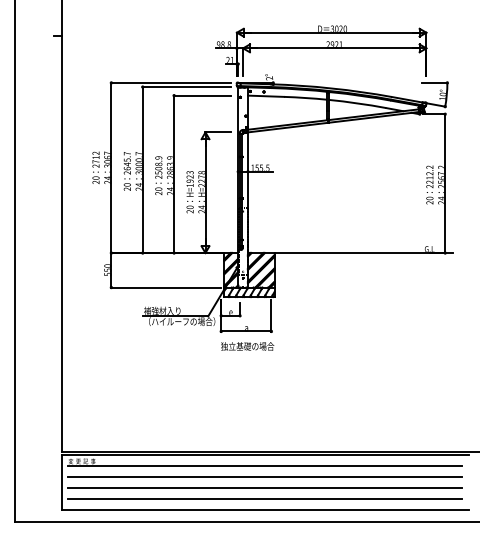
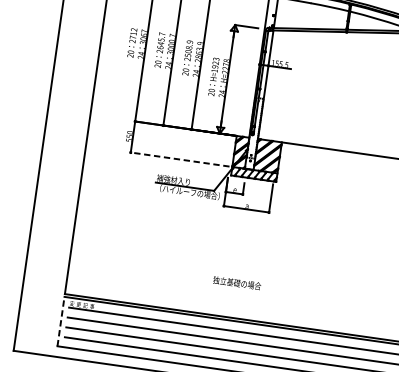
line: (166, 287) -> (180, 159), solid -> dashed
text: (247, 346) -> (237, 283), moved
line: (61, 482) -> (60, 321), solid -> dashed

